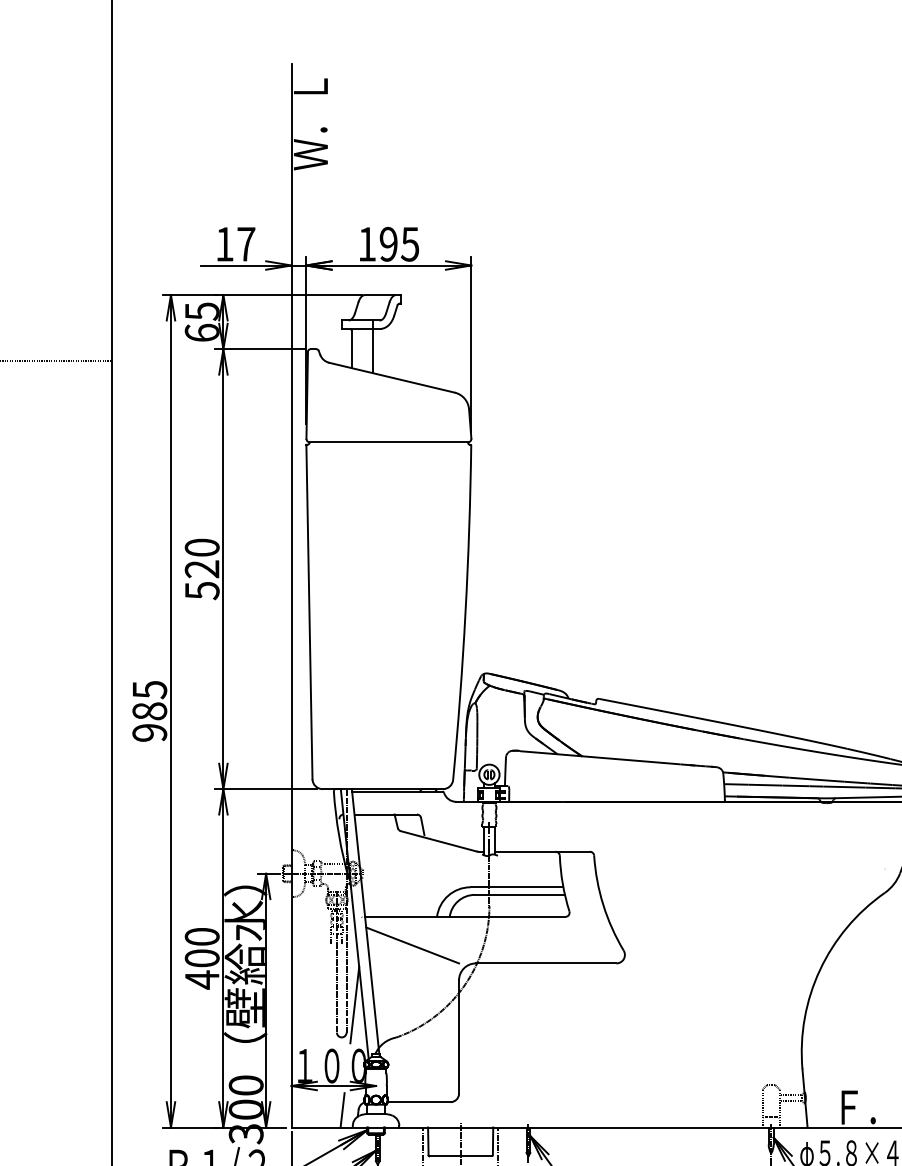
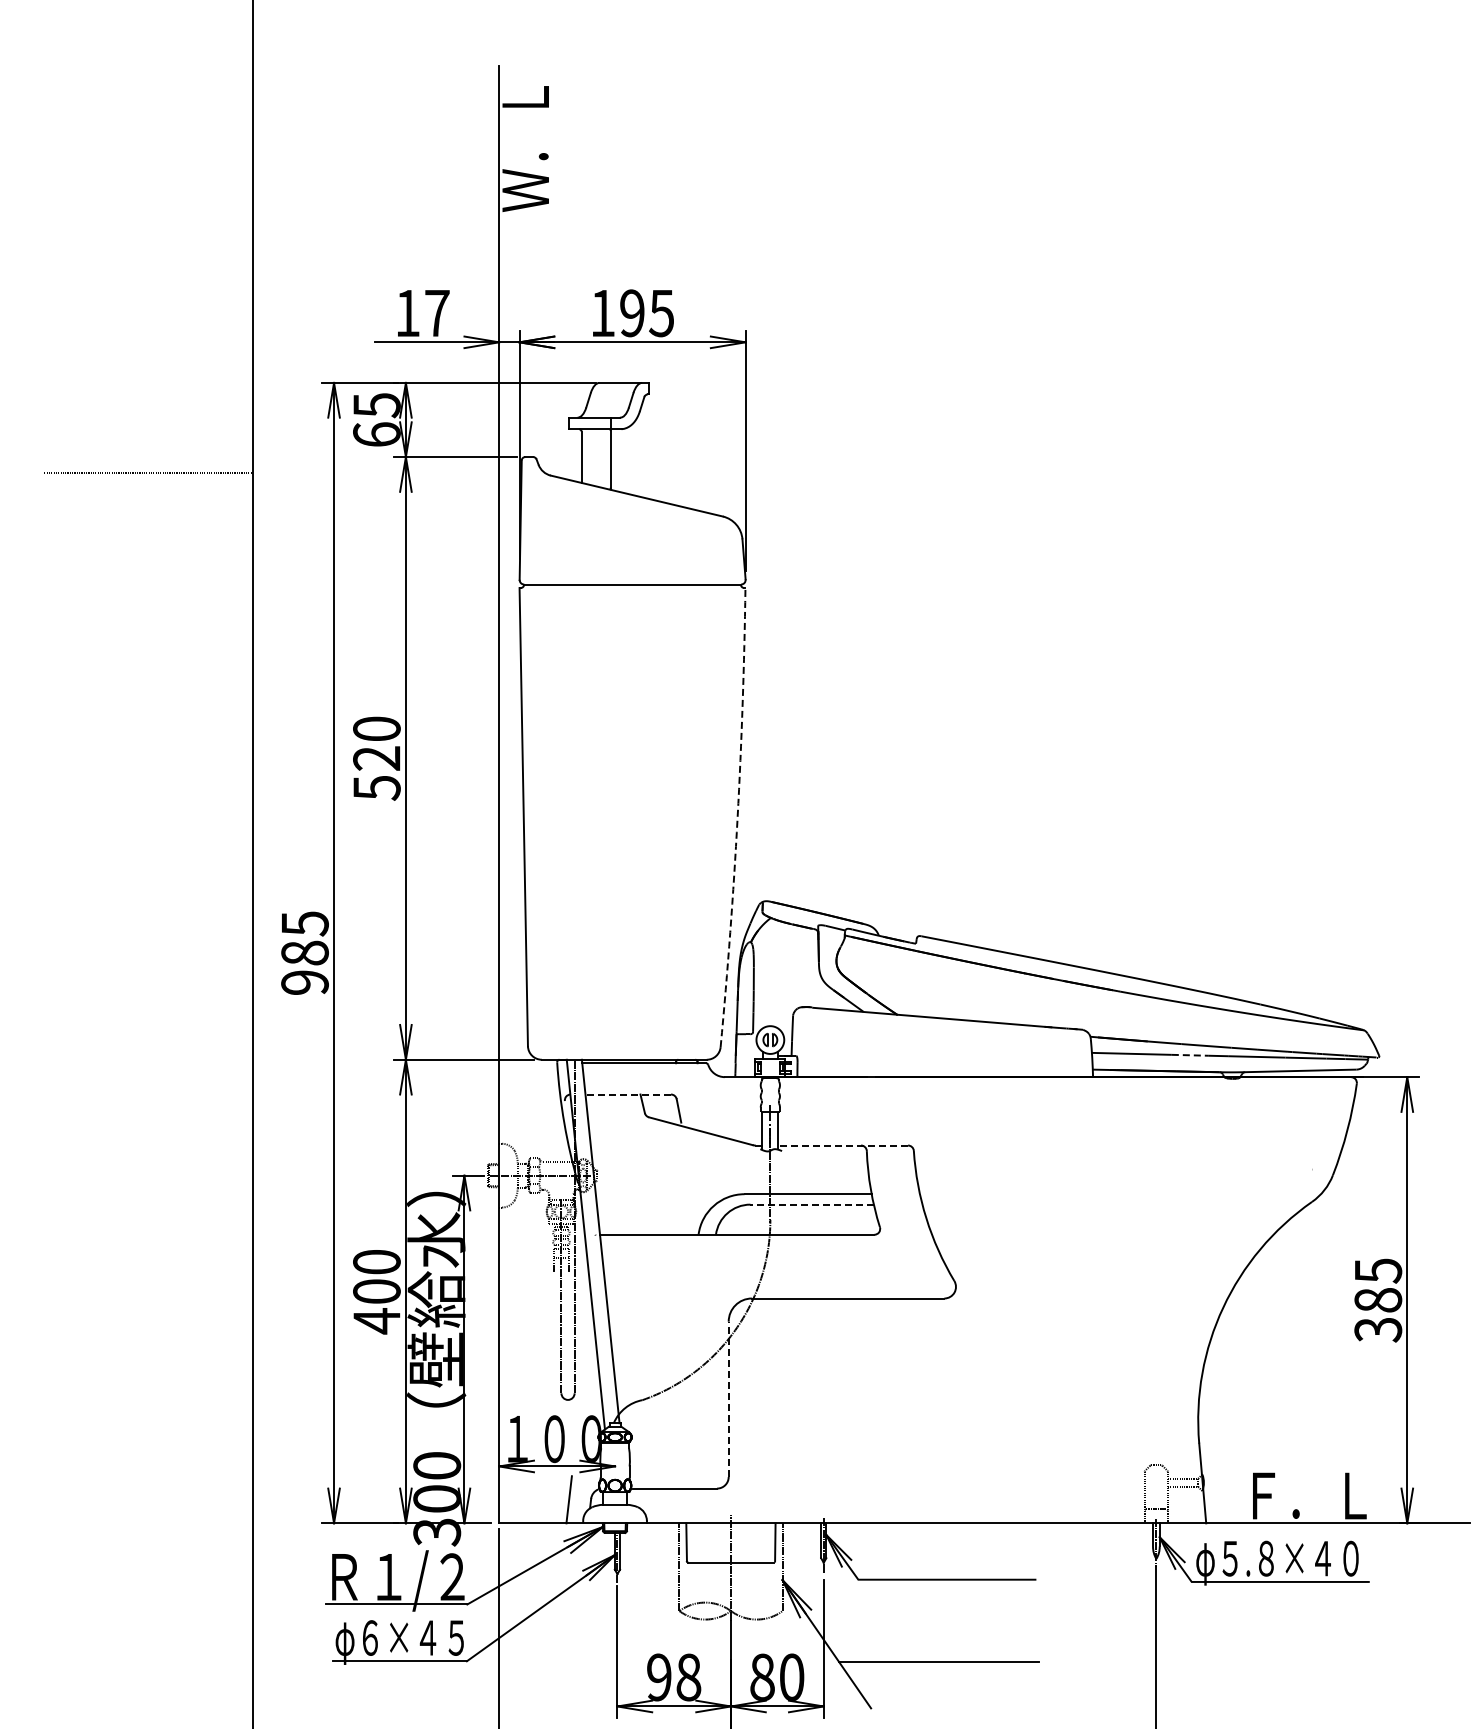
arc: (465, 612) -> (737, 817), solid -> dashed
line: (796, 786) -> (1190, 1055), solid -> dashed
line: (385, 814) -> (628, 1094), solid -> dashed
line: (542, 851) -> (843, 1145), solid -> dashed
line: (520, 894) -> (812, 1204), solid -> dashed
line: (412, 945) -> (664, 1273), removed
line: (354, 1005) -> (585, 1355), removed
line: (458, 1037) -> (728, 1399), solid -> dashed

